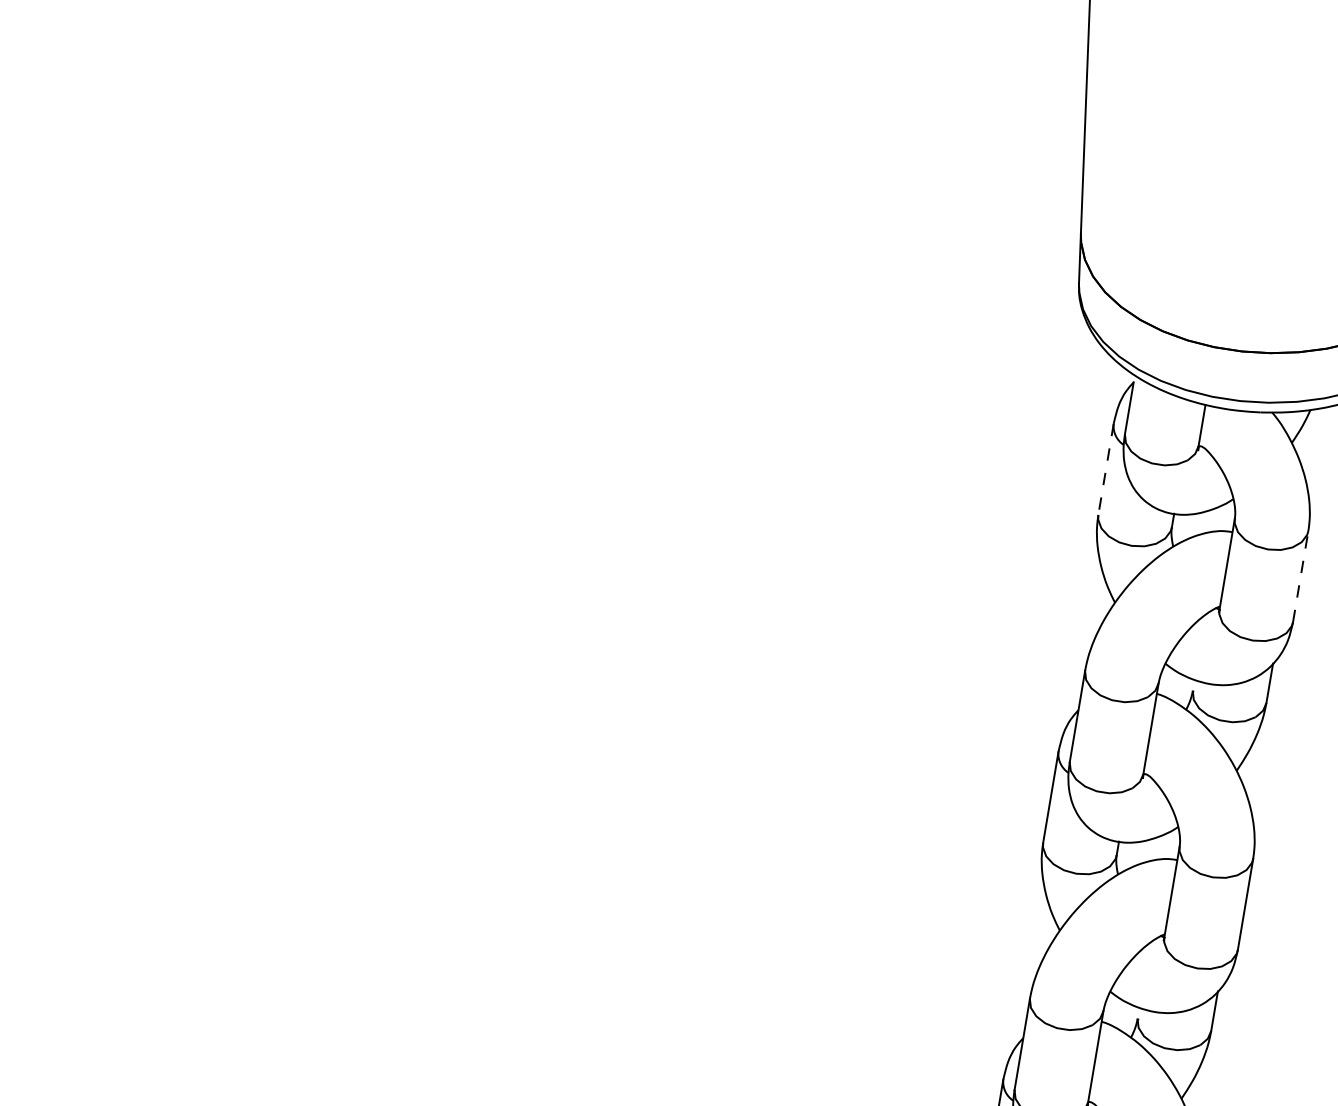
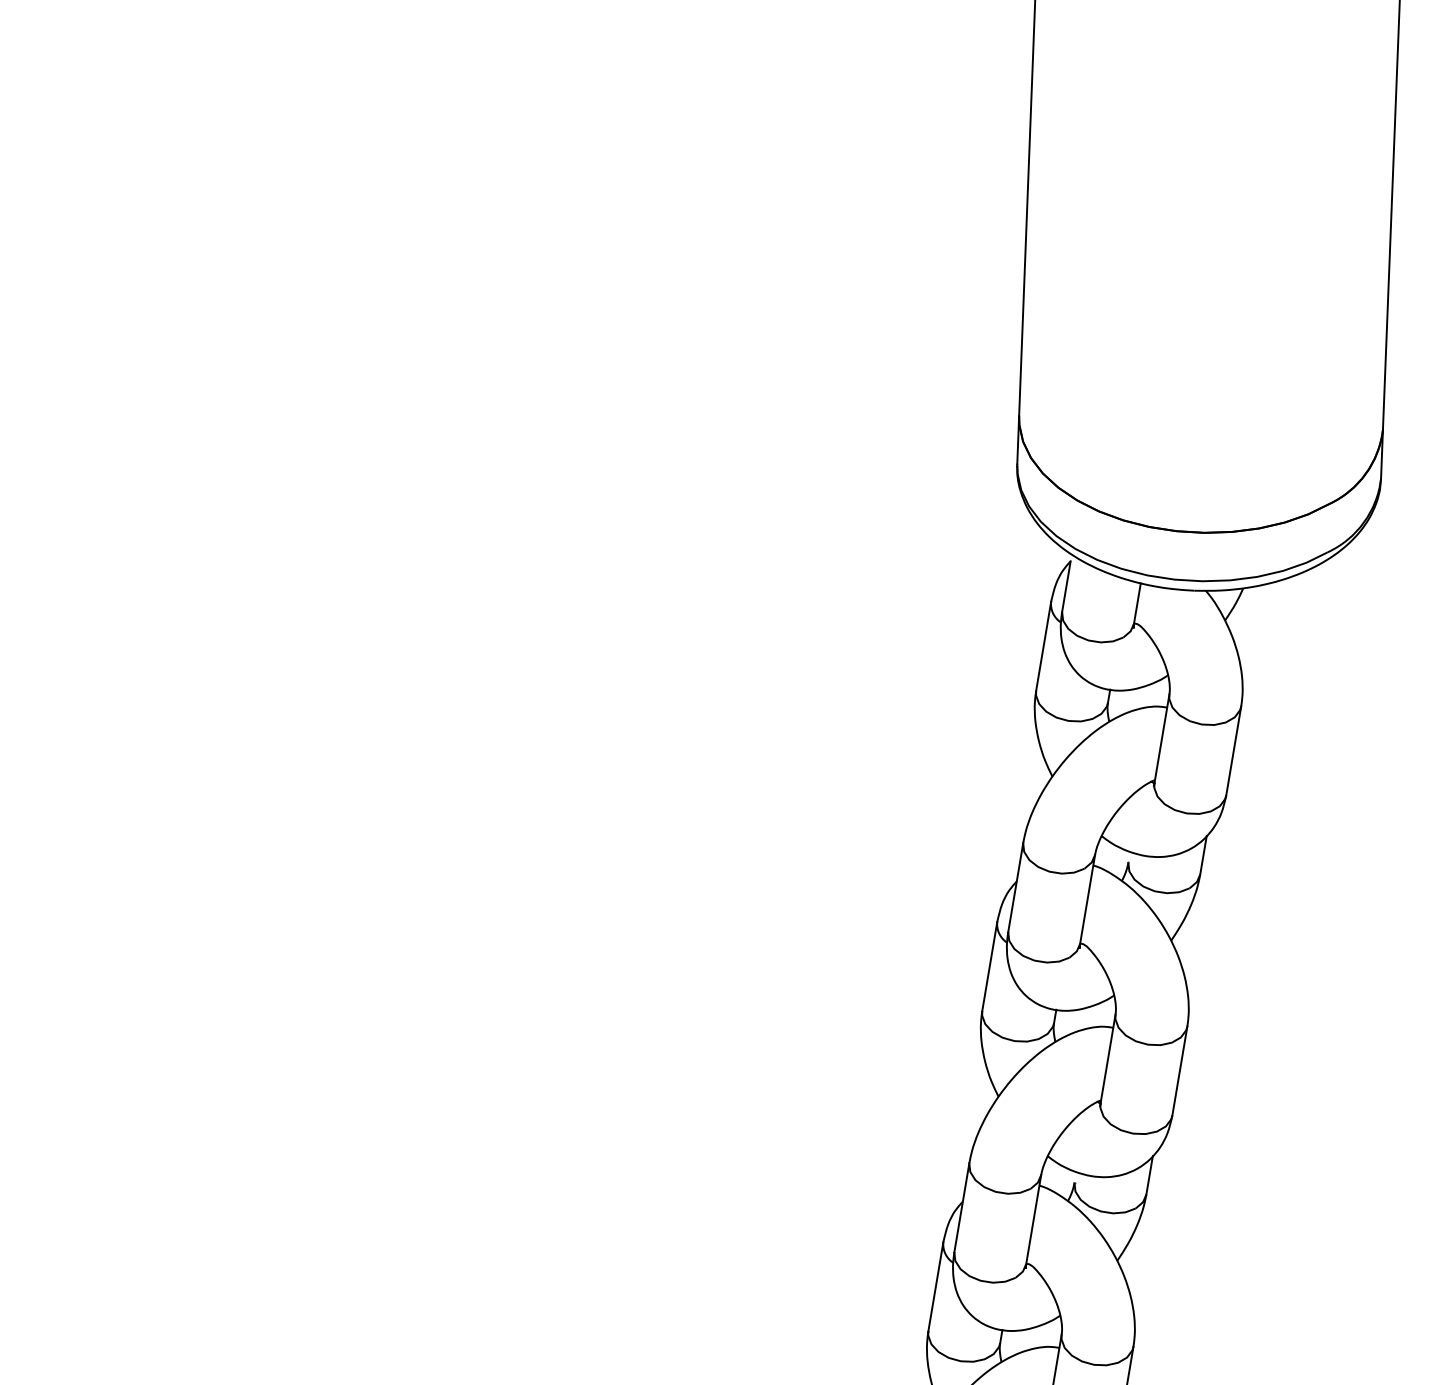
line: (1105, 469) -> (1043, 646), dashed -> solid
line: (1300, 576) -> (1233, 750), dashed -> solid

